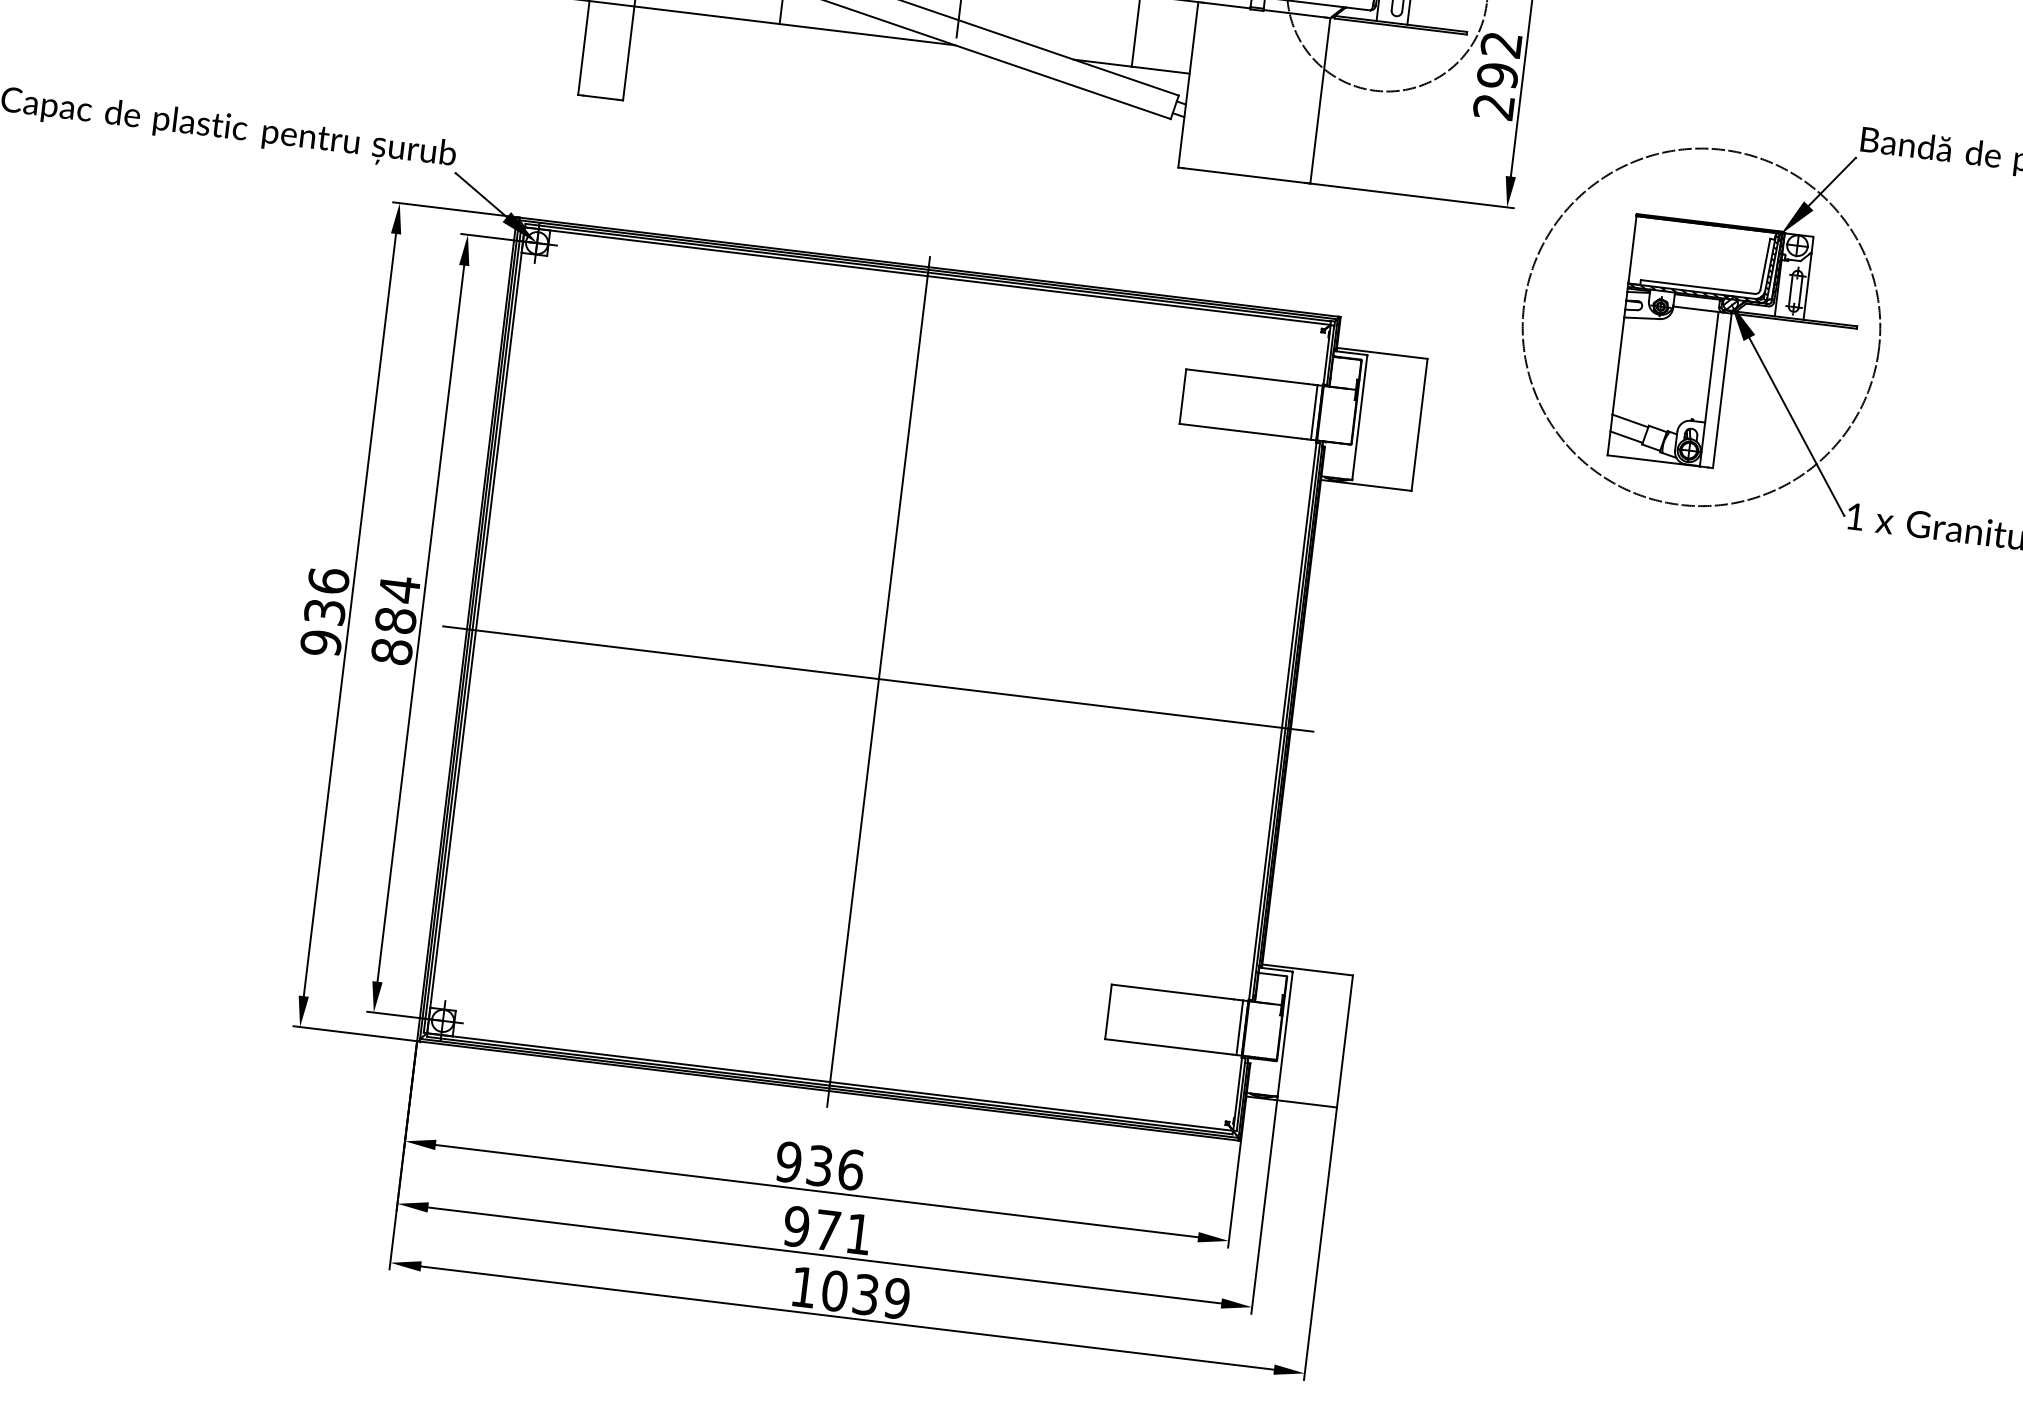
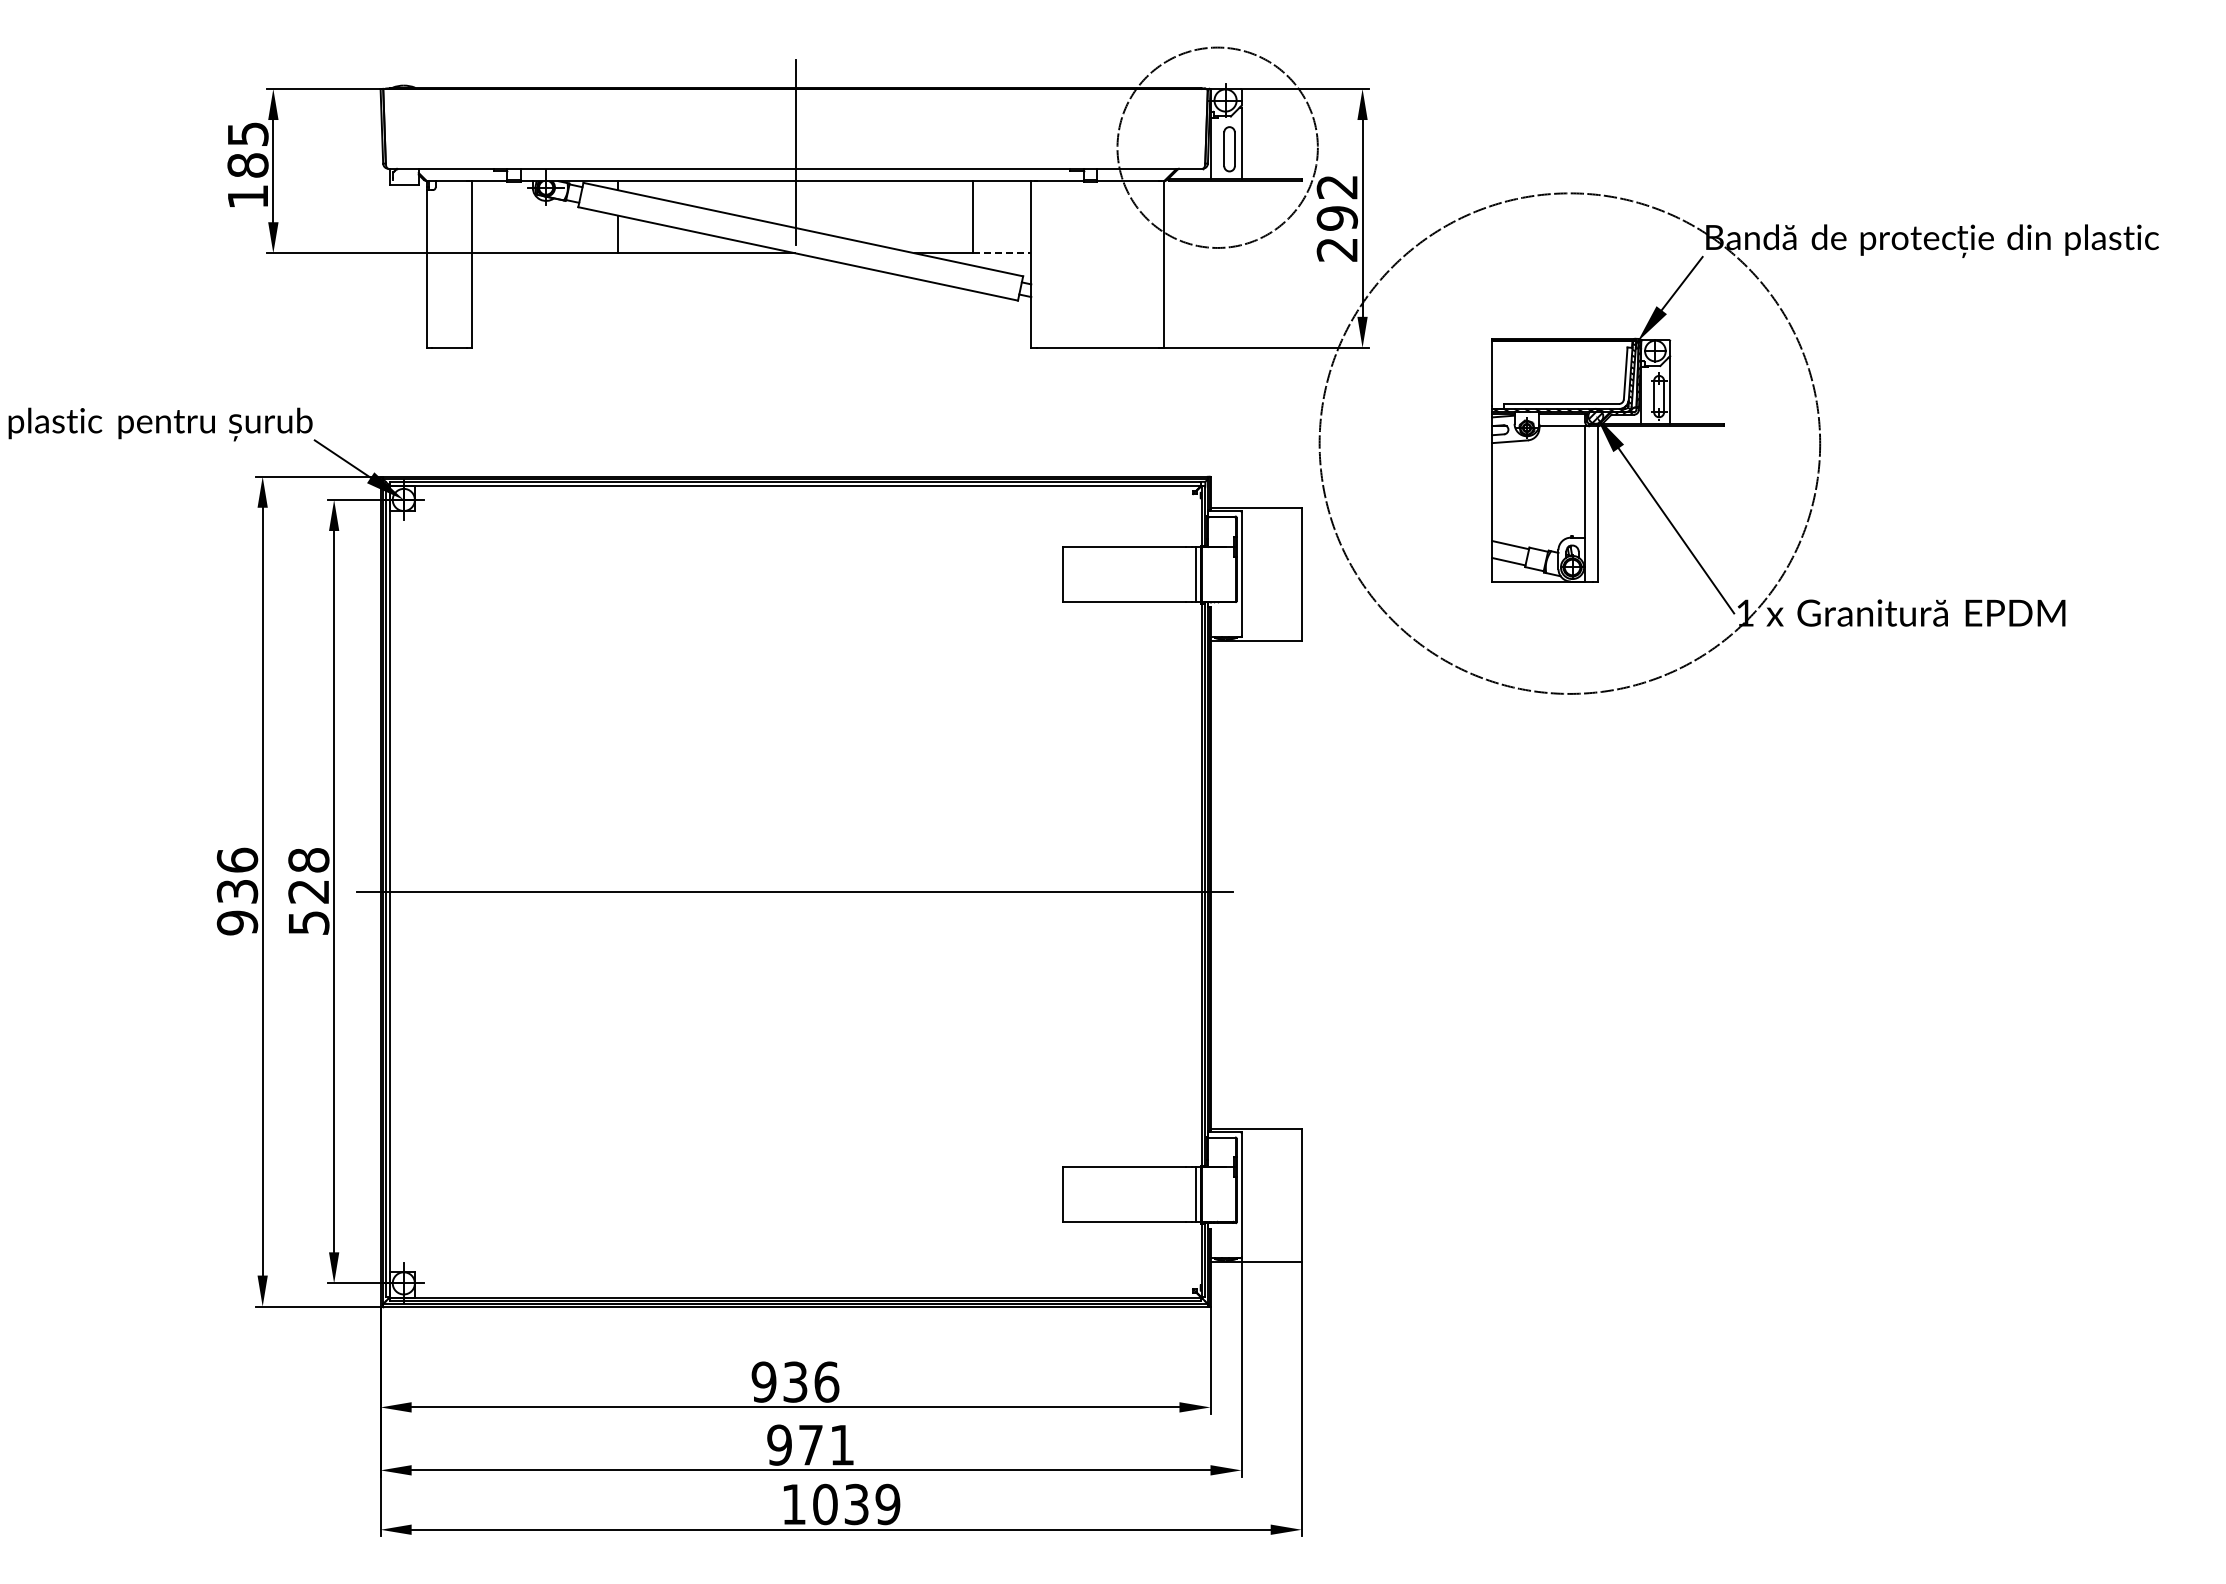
line: (1161, 70) -> (1002, 253), solid -> dashed
circle: (1701, 327) -> (1569, 443), size x1.4
text: (395, 620) -> (308, 891), 884 -> 528
line: (878, 681) -> (795, 894), removed

